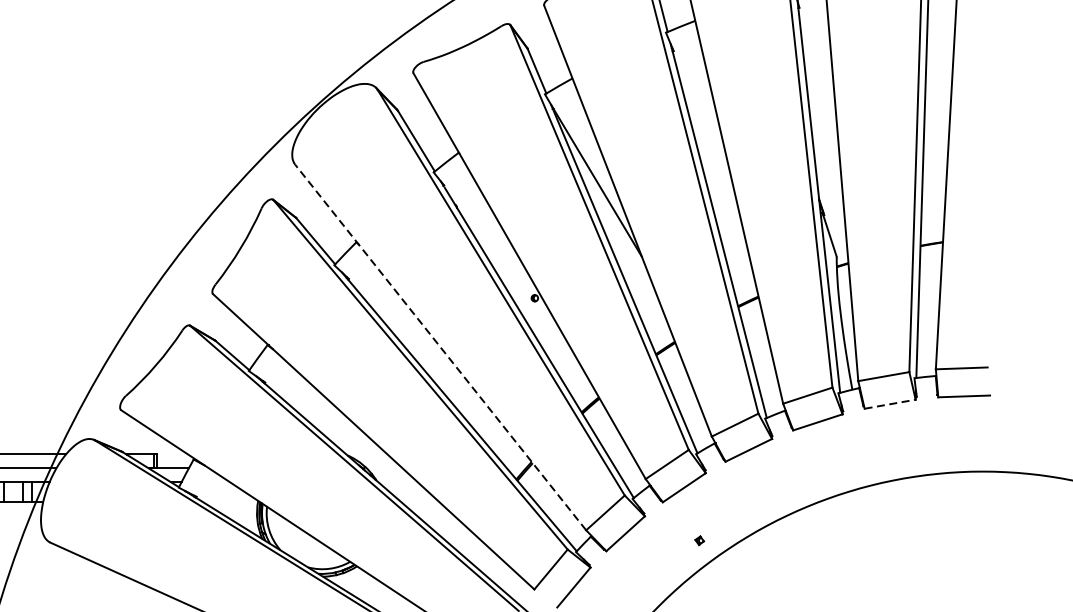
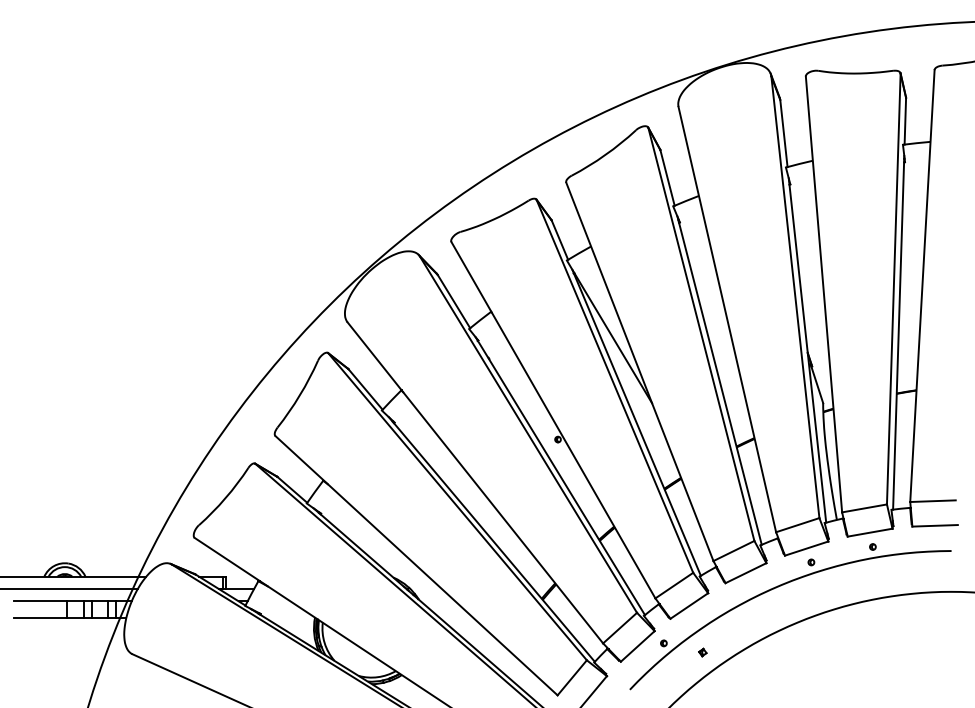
line: (440, 347) -> (475, 482), dashed -> solid
line: (890, 404) -> (870, 532), dashed -> solid
part: (783, 467) -> (776, 588), added

